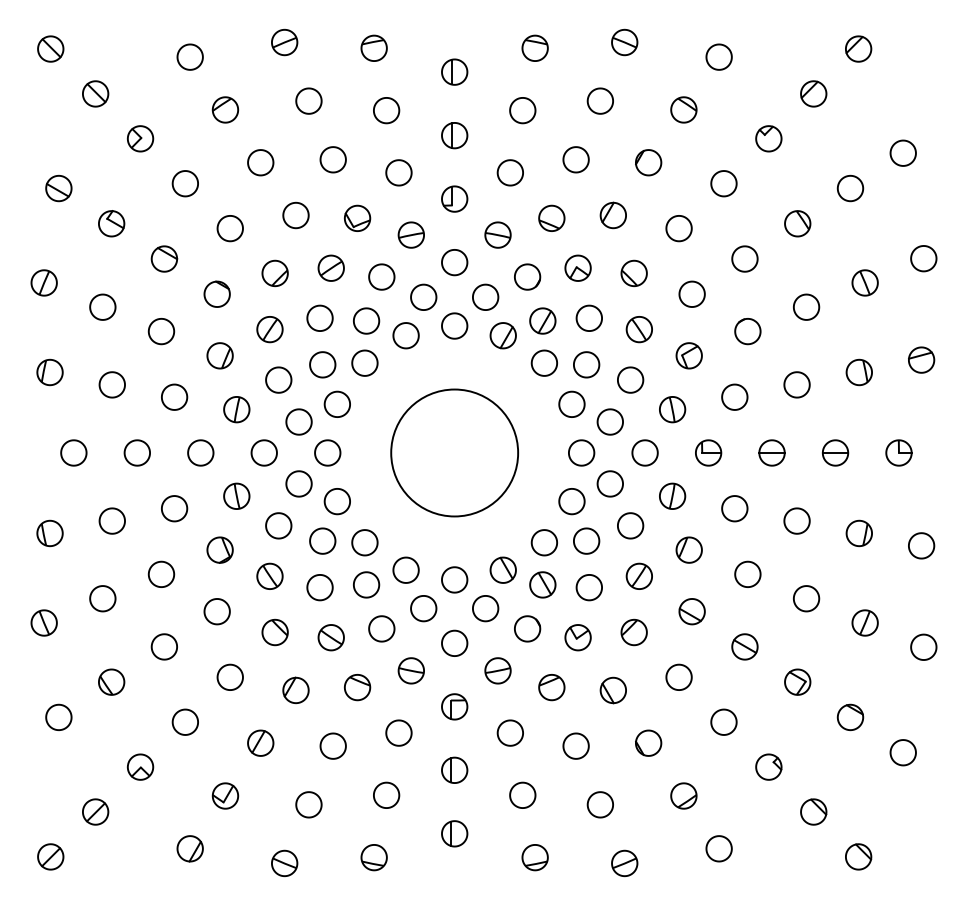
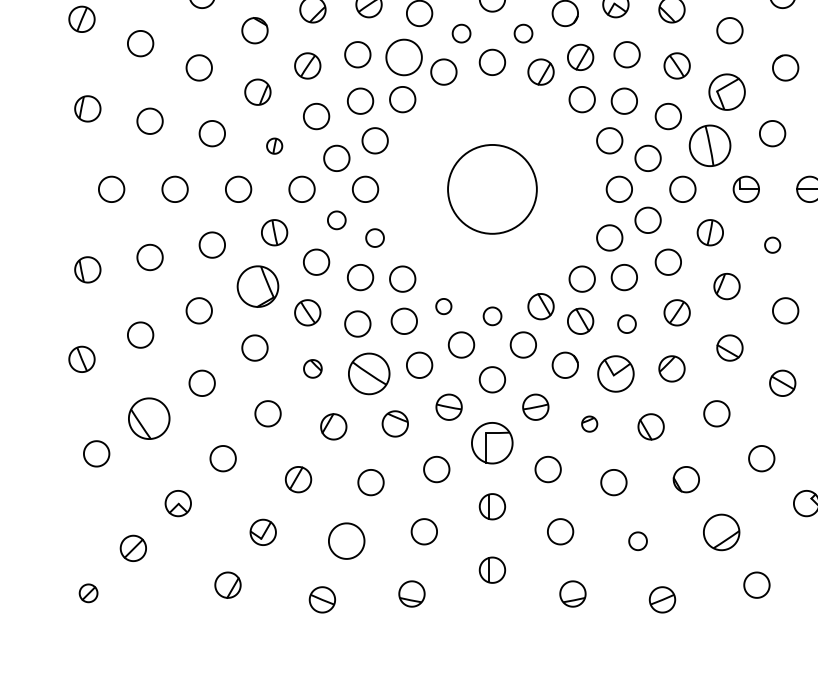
part: (423, 296) -> (461, 32), size x0.7
part: (485, 296) -> (523, 32), size x0.7
part: (366, 320) -> (404, 56), size x1.4
part: (688, 355) -> (726, 91), size x1.4
part: (236, 409) -> (274, 145), size x0.6
part: (672, 409) -> (710, 145), size x1.6
circle: (454, 452) -> (492, 188), size x0.7
part: (298, 483) -> (336, 219), size x0.7
part: (336, 501) -> (374, 237), size x0.7
part: (734, 508) -> (772, 244), size x0.6
part: (219, 549) -> (257, 285), size x1.6
part: (405, 569) -> (443, 305), size x0.6
part: (454, 579) -> (492, 315), size x0.7
part: (588, 587) -> (626, 323), size x0.7
part: (274, 632) -> (312, 368), size x0.7
part: (330, 637) -> (368, 373), size x1.6
part: (577, 637) -> (615, 373), size x1.4
part: (111, 681) -> (149, 417), size x1.6
part: (551, 687) -> (589, 423), size x0.6
part: (454, 706) -> (492, 442), size x1.6
part: (683, 795) -> (721, 531), size x1.4
part: (308, 804) -> (346, 540), size x1.4
part: (599, 804) -> (637, 540), size x0.7
part: (50, 856) -> (88, 592), size x0.7

